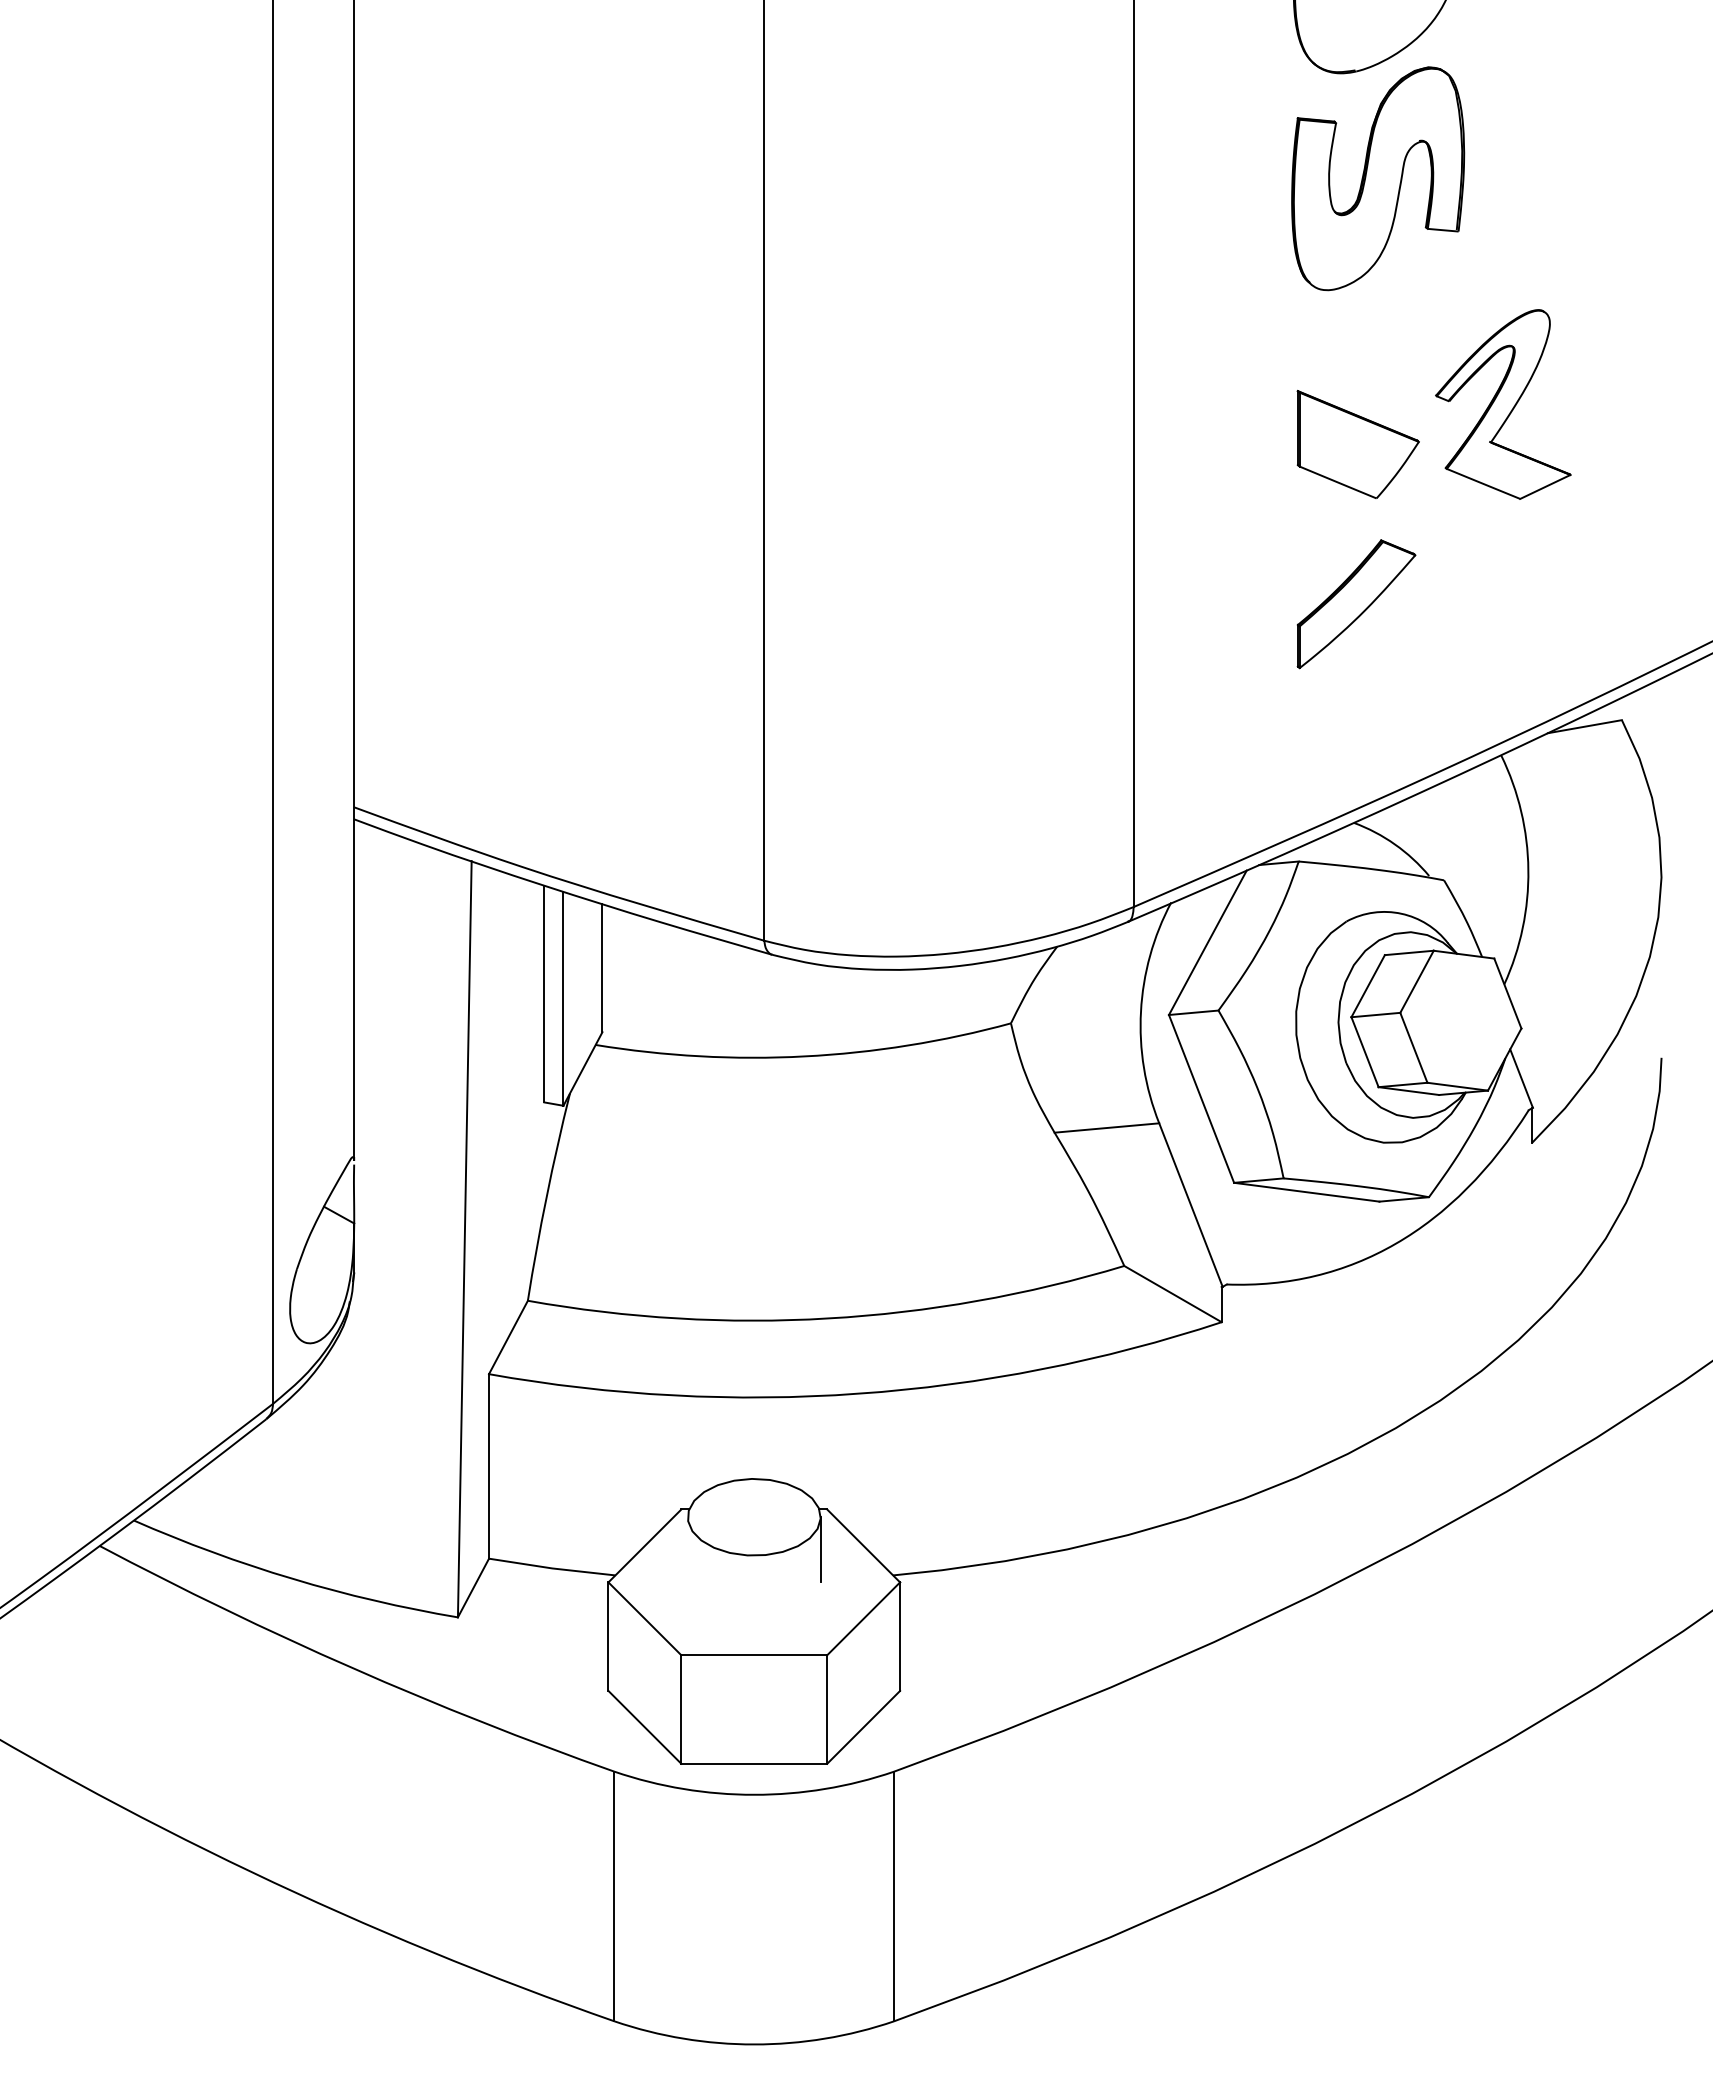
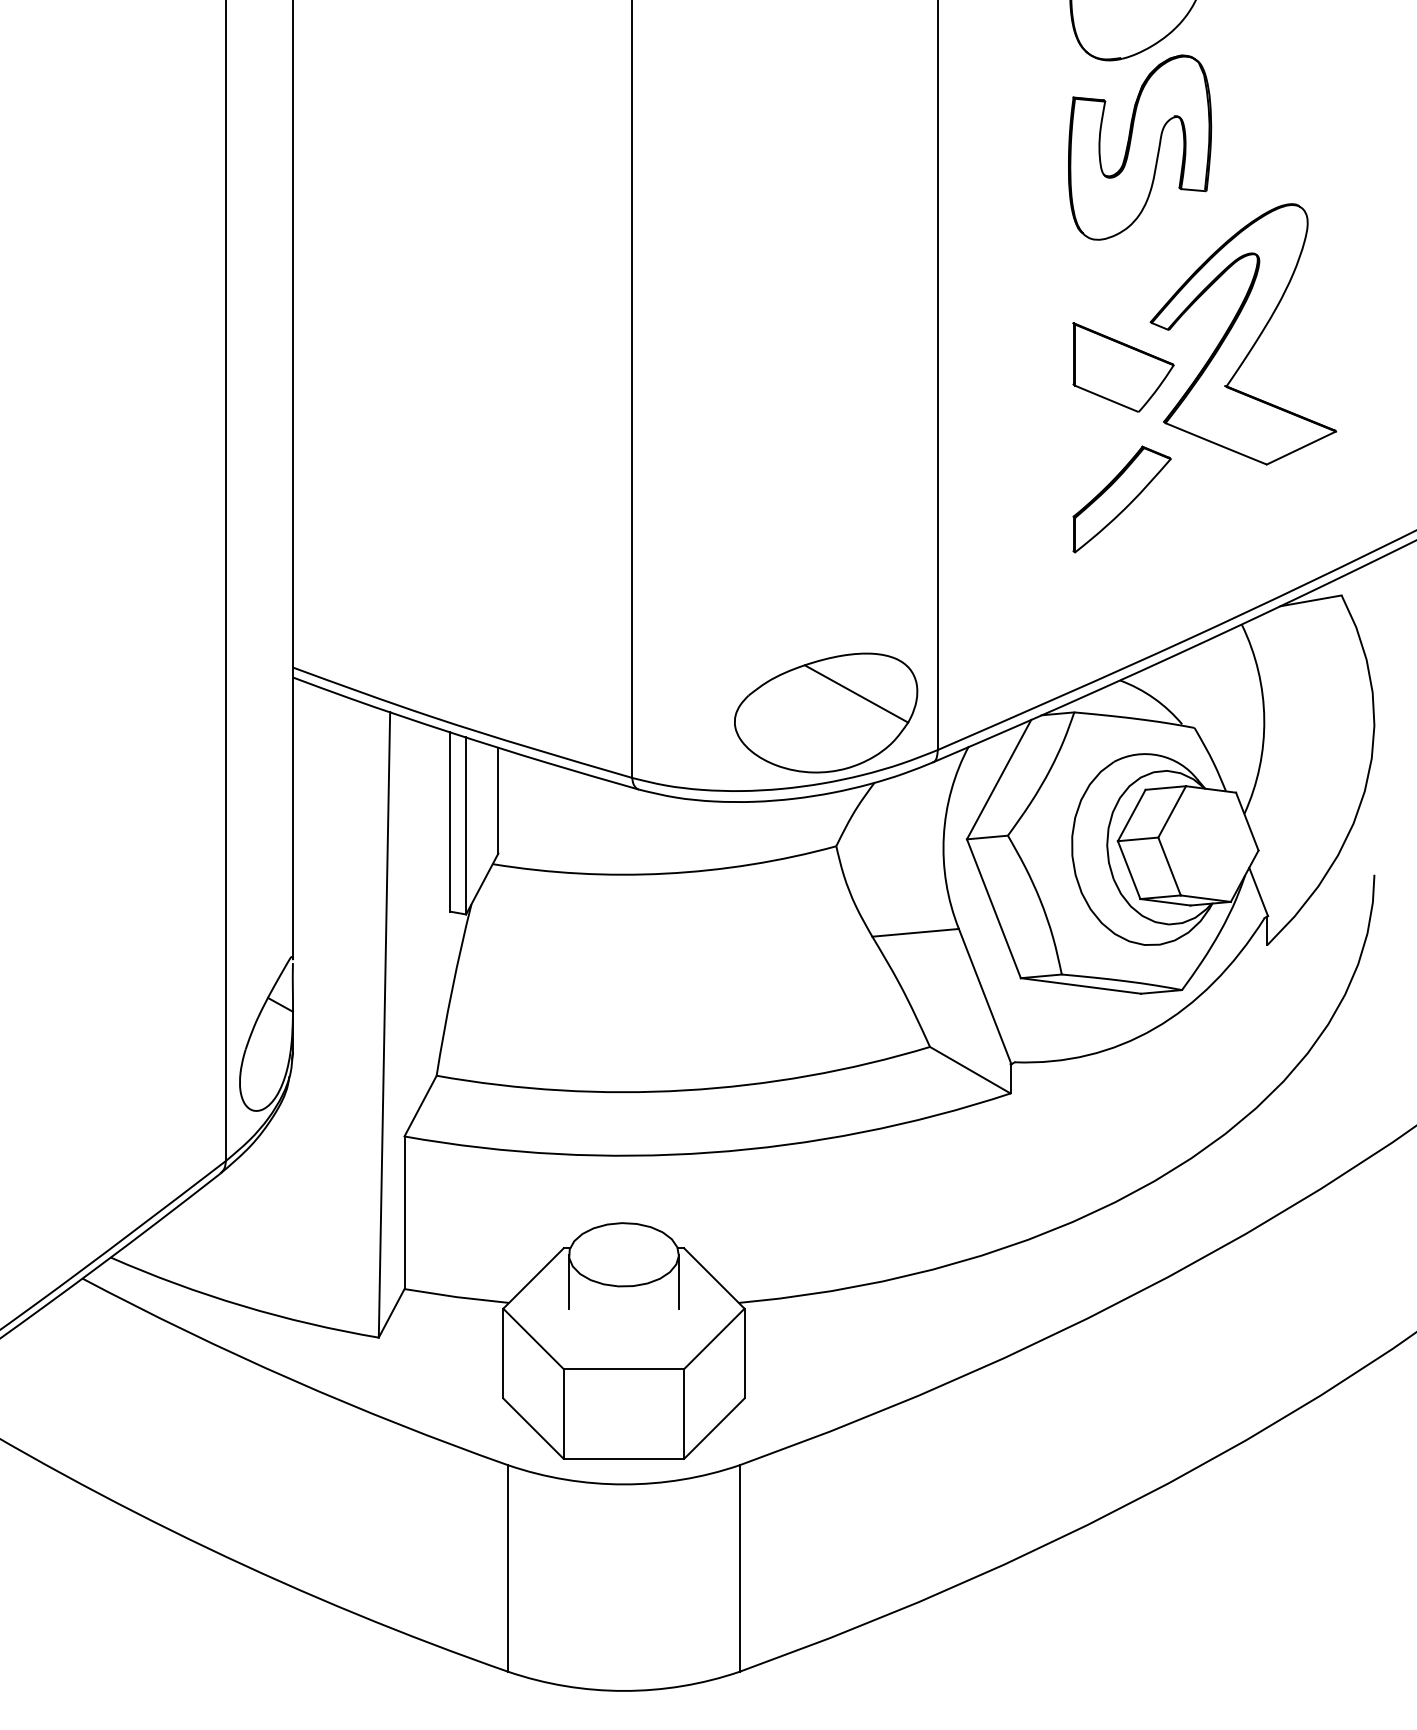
part: (1503, 404) -> (1243, 334), size x1.67
part: (998, 862) -> (825, 713), added
line: (687, 1549) -> (568, 1281), added

